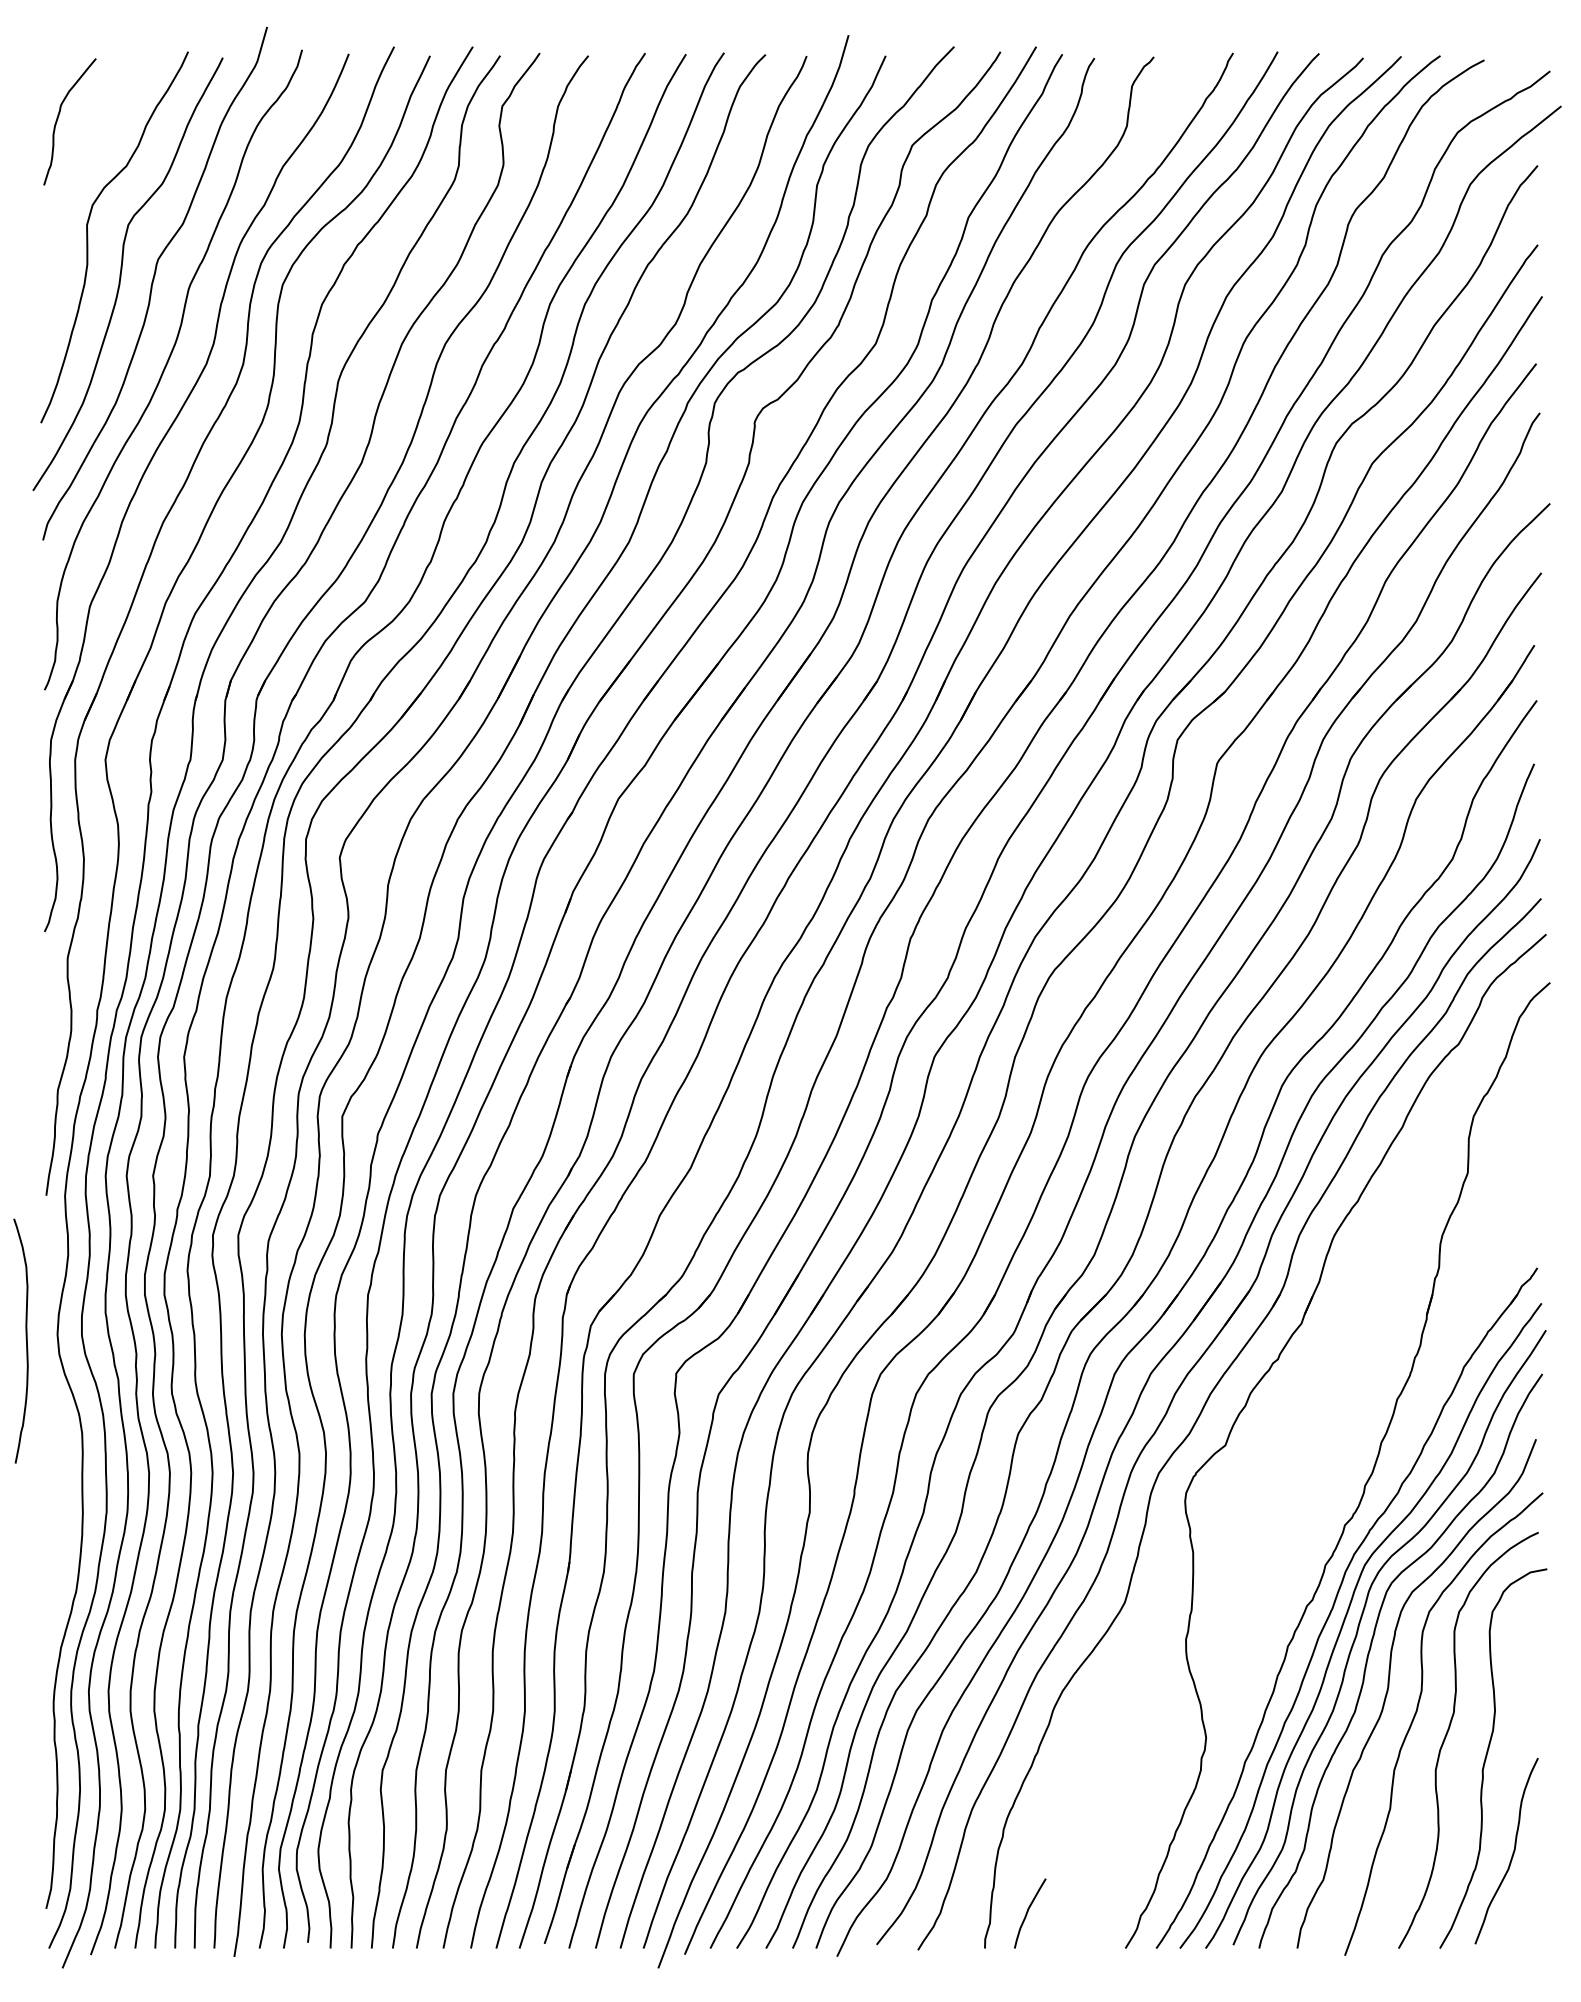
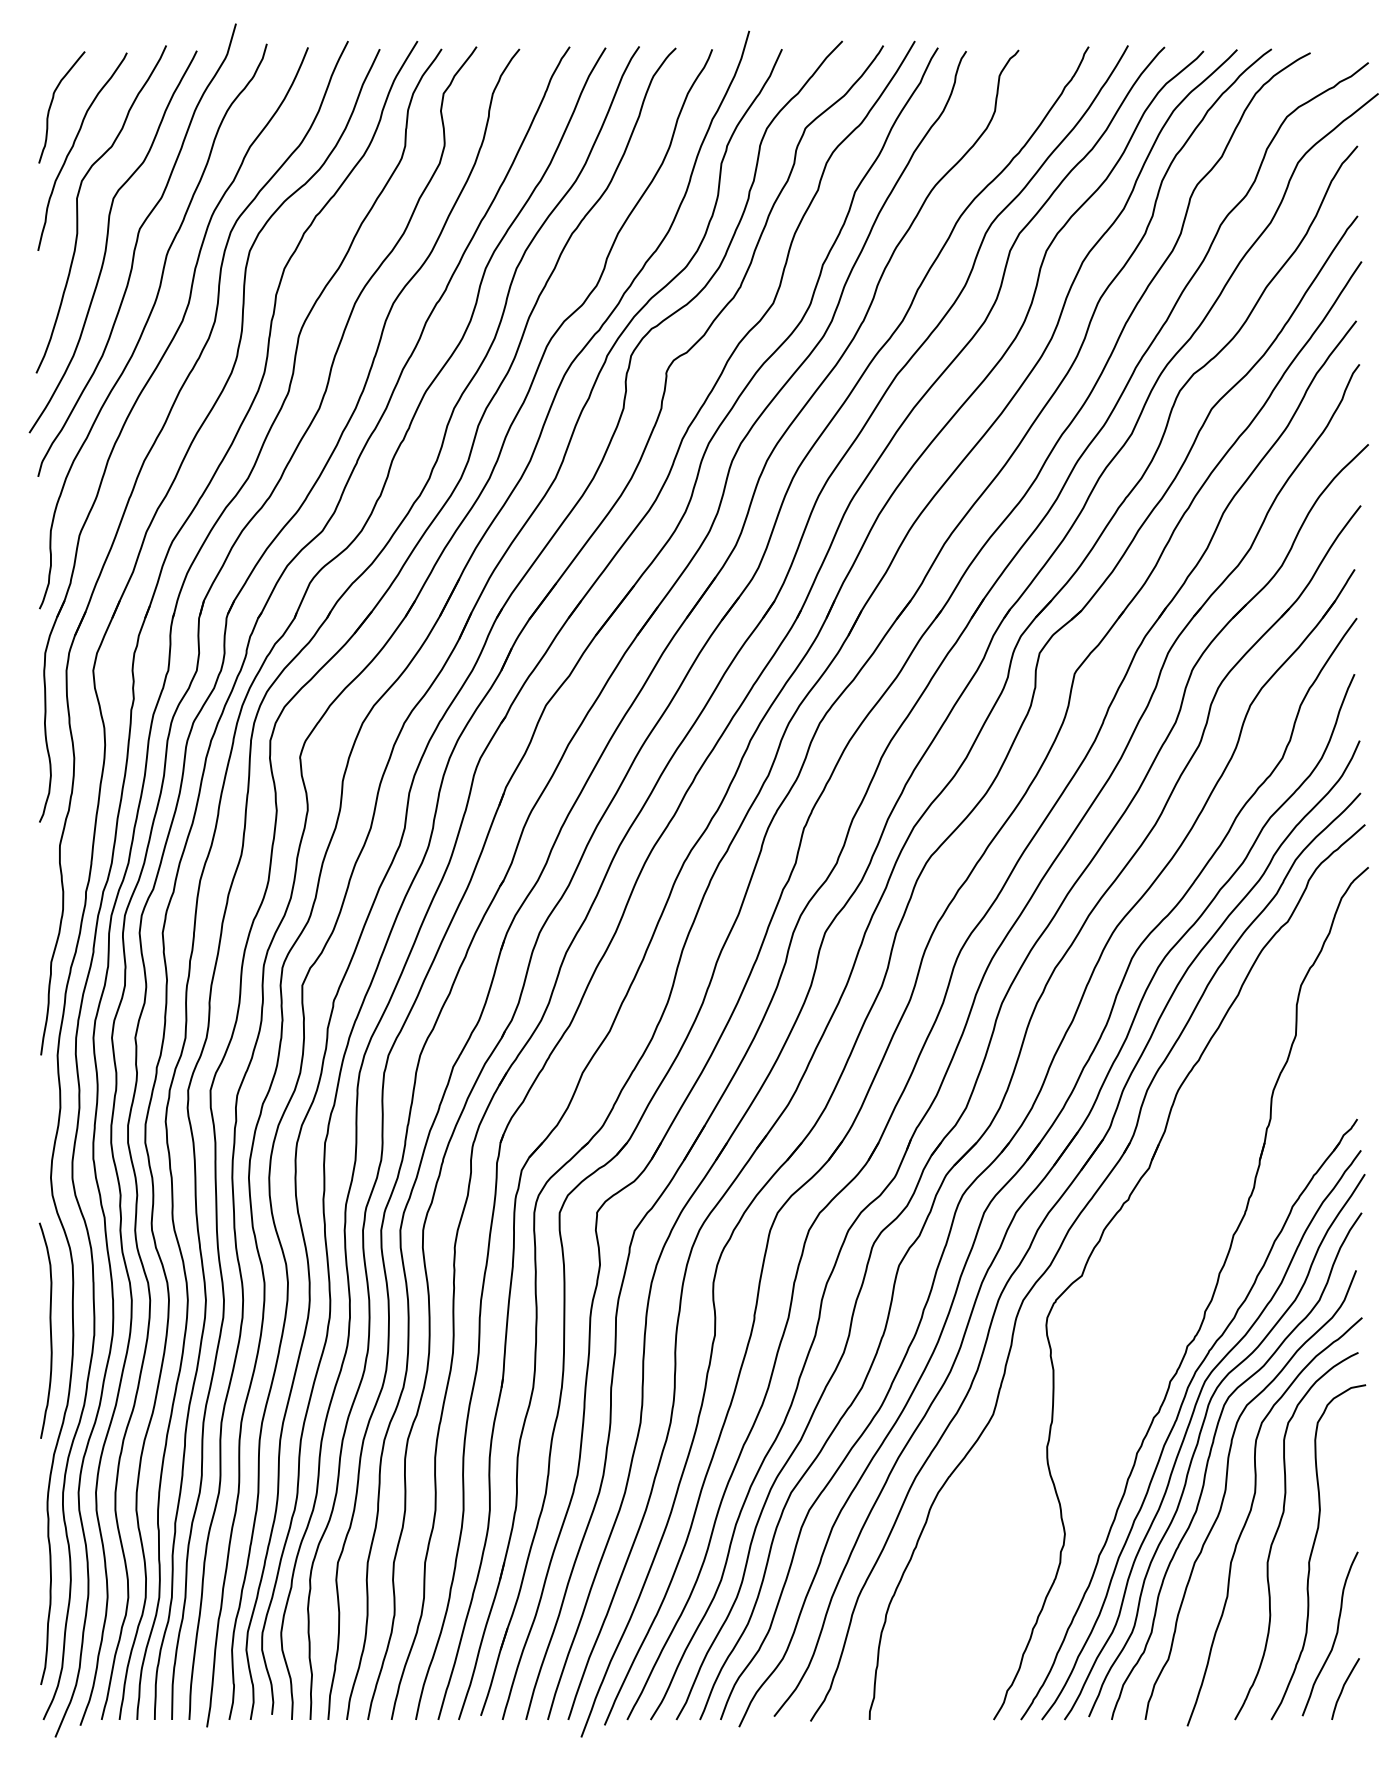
curve: (83, 167) -> (73, 147), added
curve: (25, 1337) -> (49, 1327), moved
curve: (1028, 1911) -> (1344, 1687), moved

